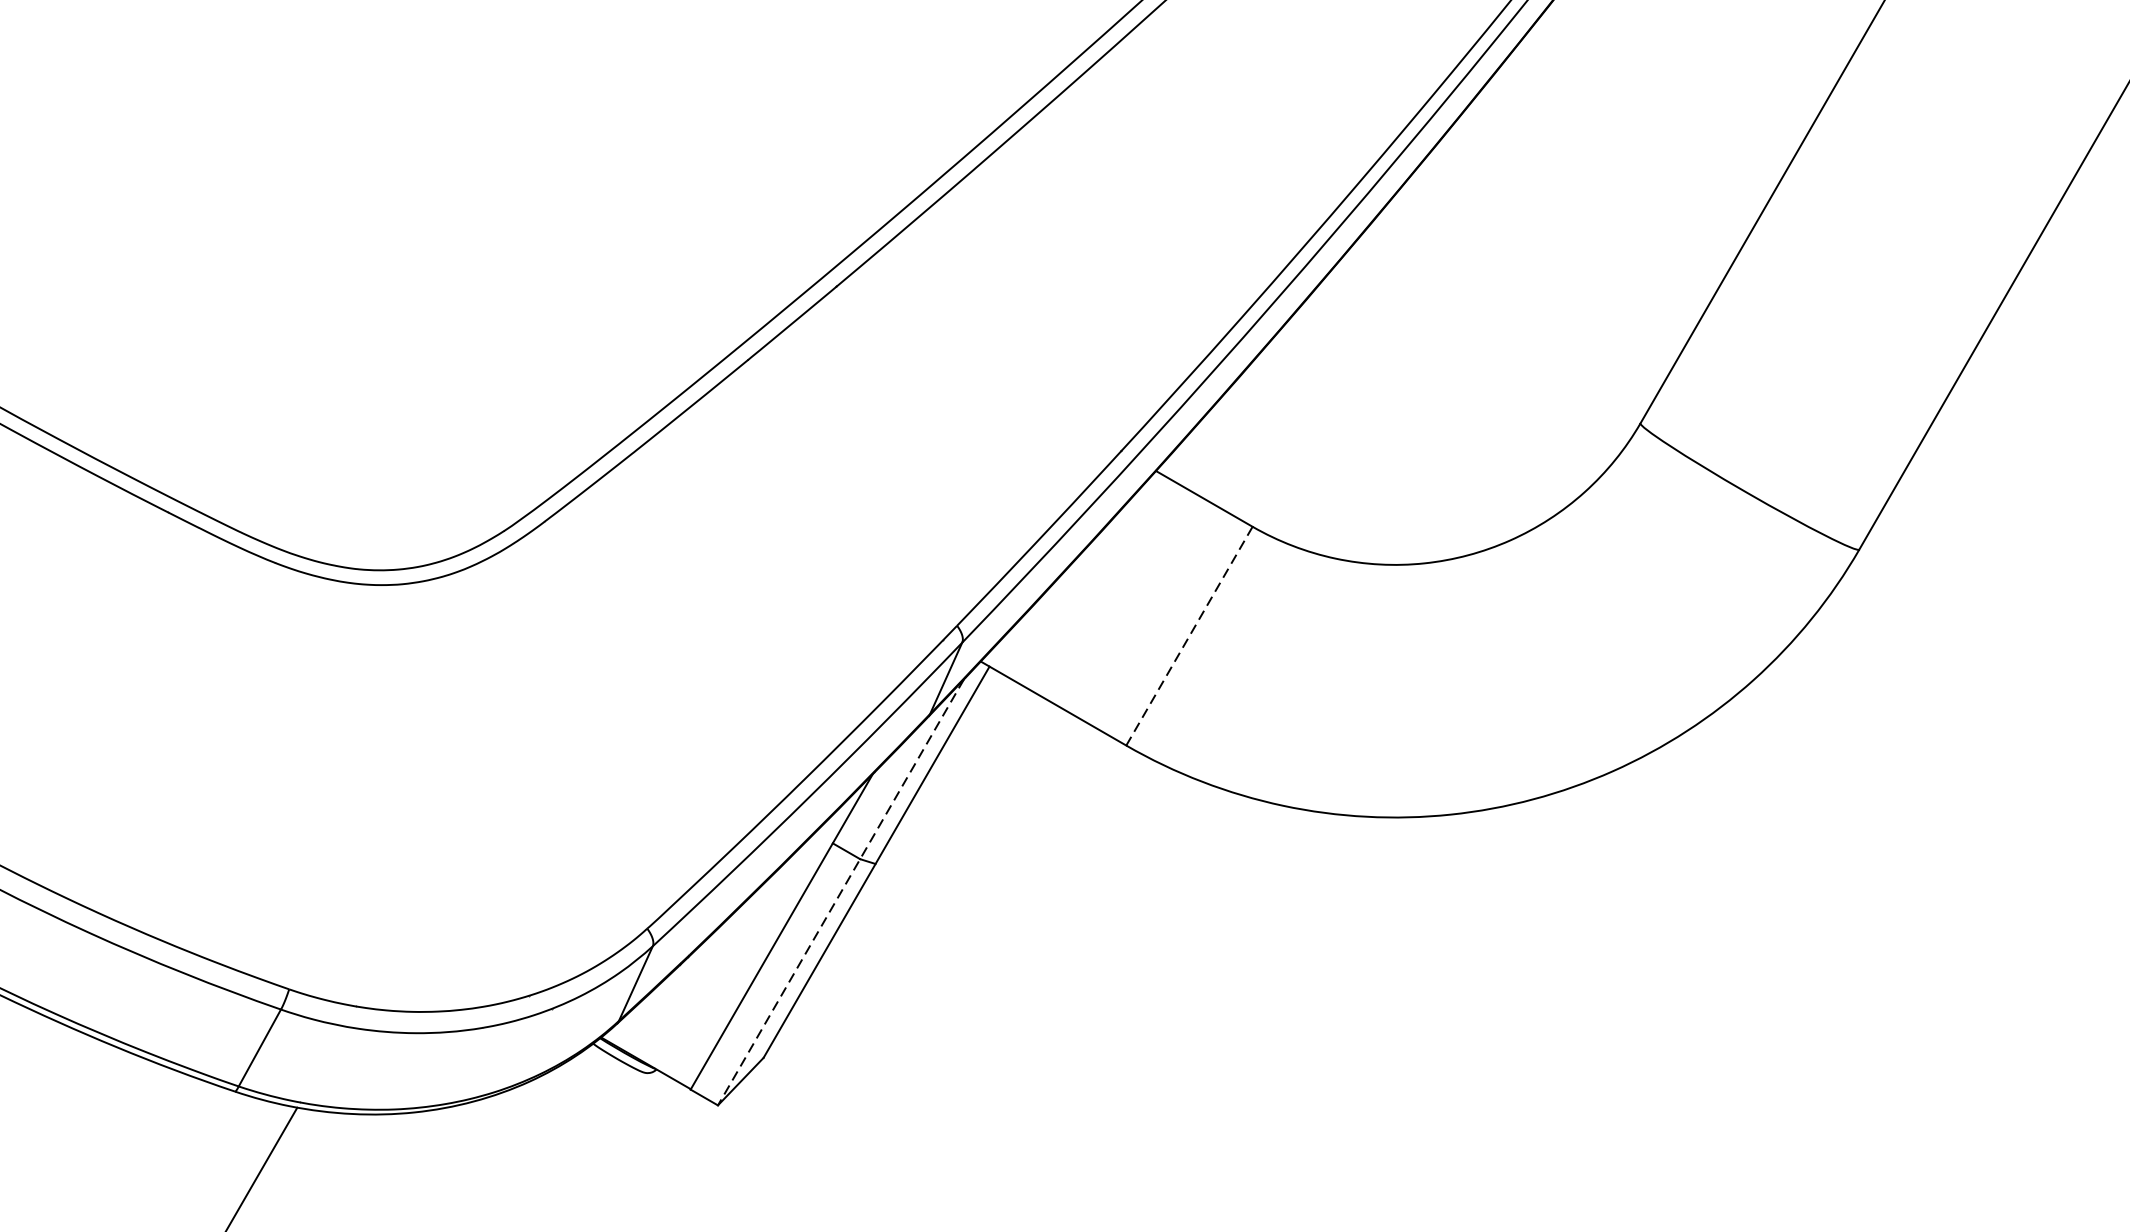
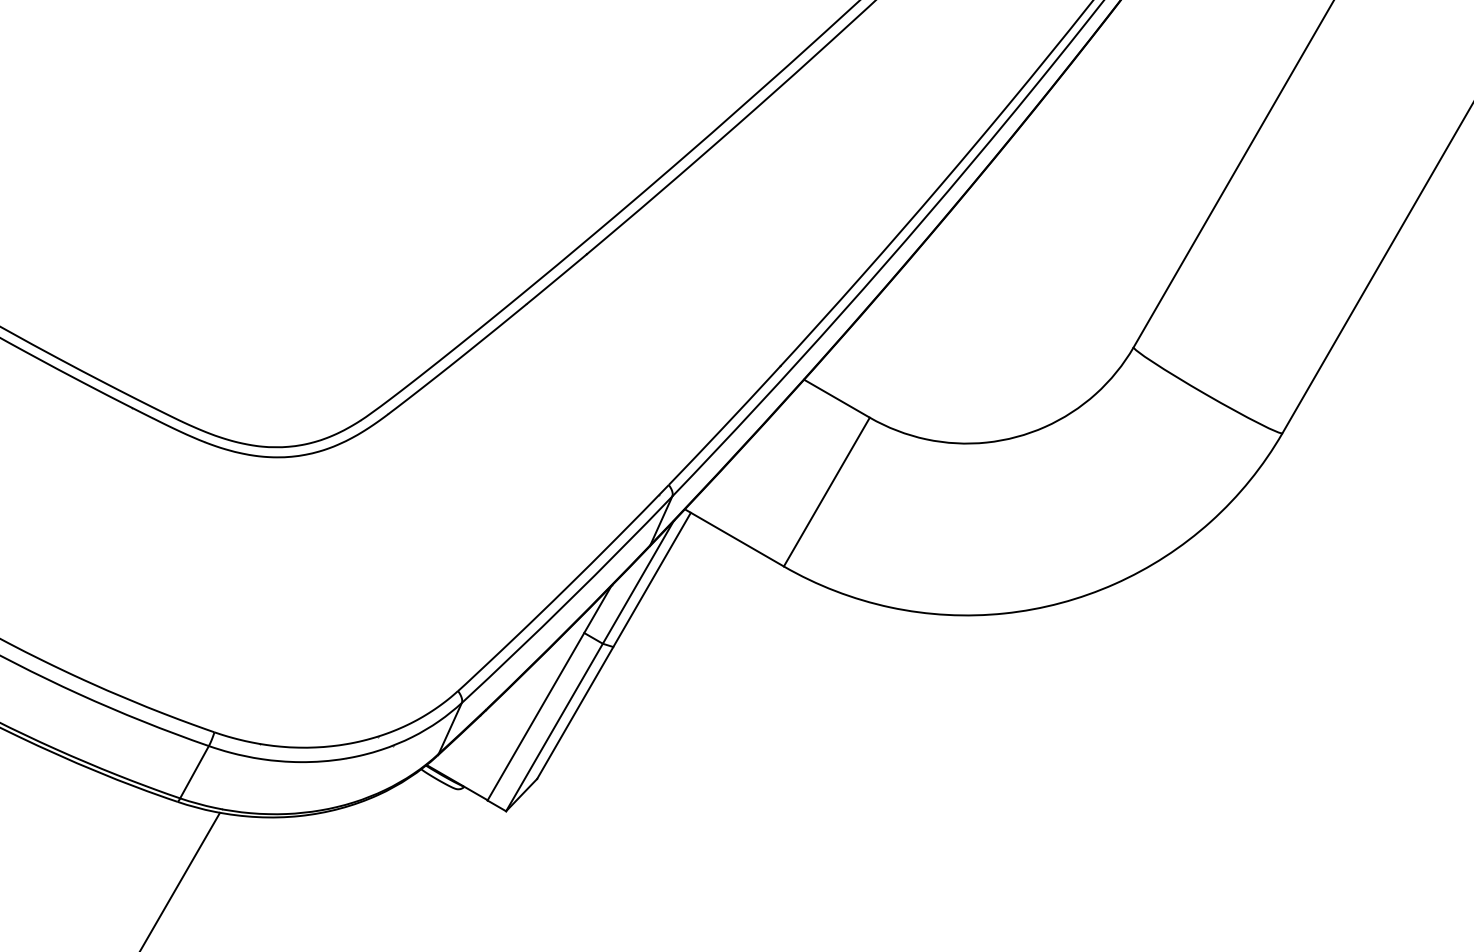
line: (1188, 636) -> (826, 492), dashed -> solid
line: (840, 892) -> (589, 666), dashed -> solid

